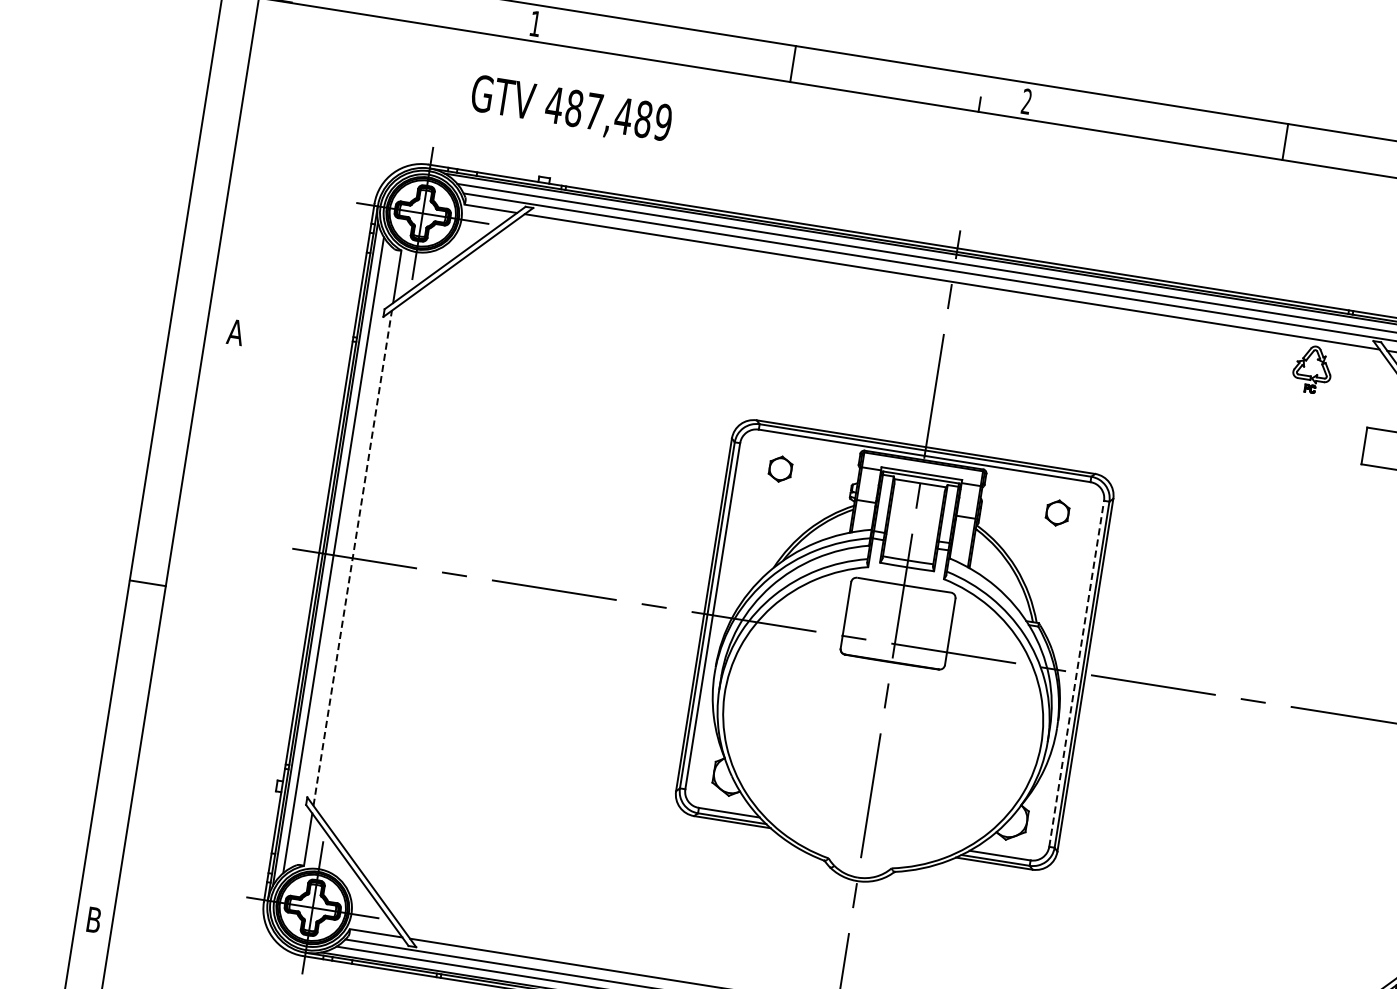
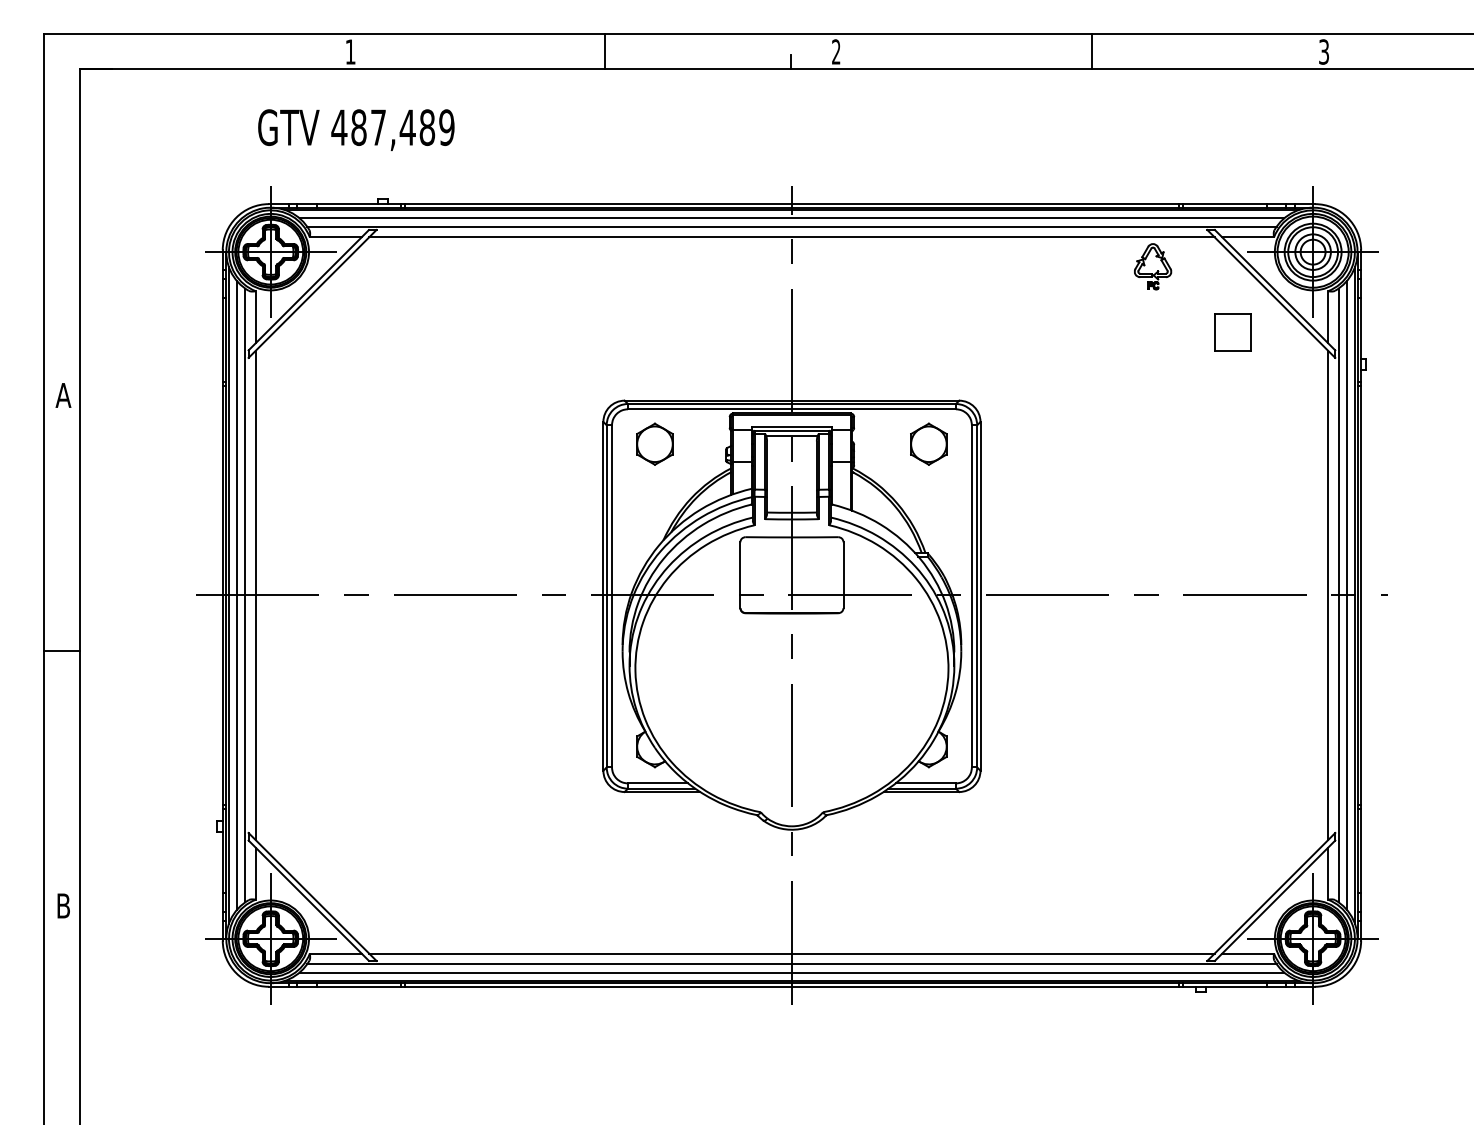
text: (571, 109) -> (356, 129), moved
text: (235, 332) -> (63, 395), moved
part: (780, 468) -> (654, 443), size x1.67
part: (1057, 512) -> (928, 443), size x1.67
line: (342, 556) -> (245, 595), added
line: (352, 558) -> (255, 595), dashed -> solid
line: (1076, 672) -> (971, 595), dashed -> solid
text: (93, 919) -> (63, 905), moved

